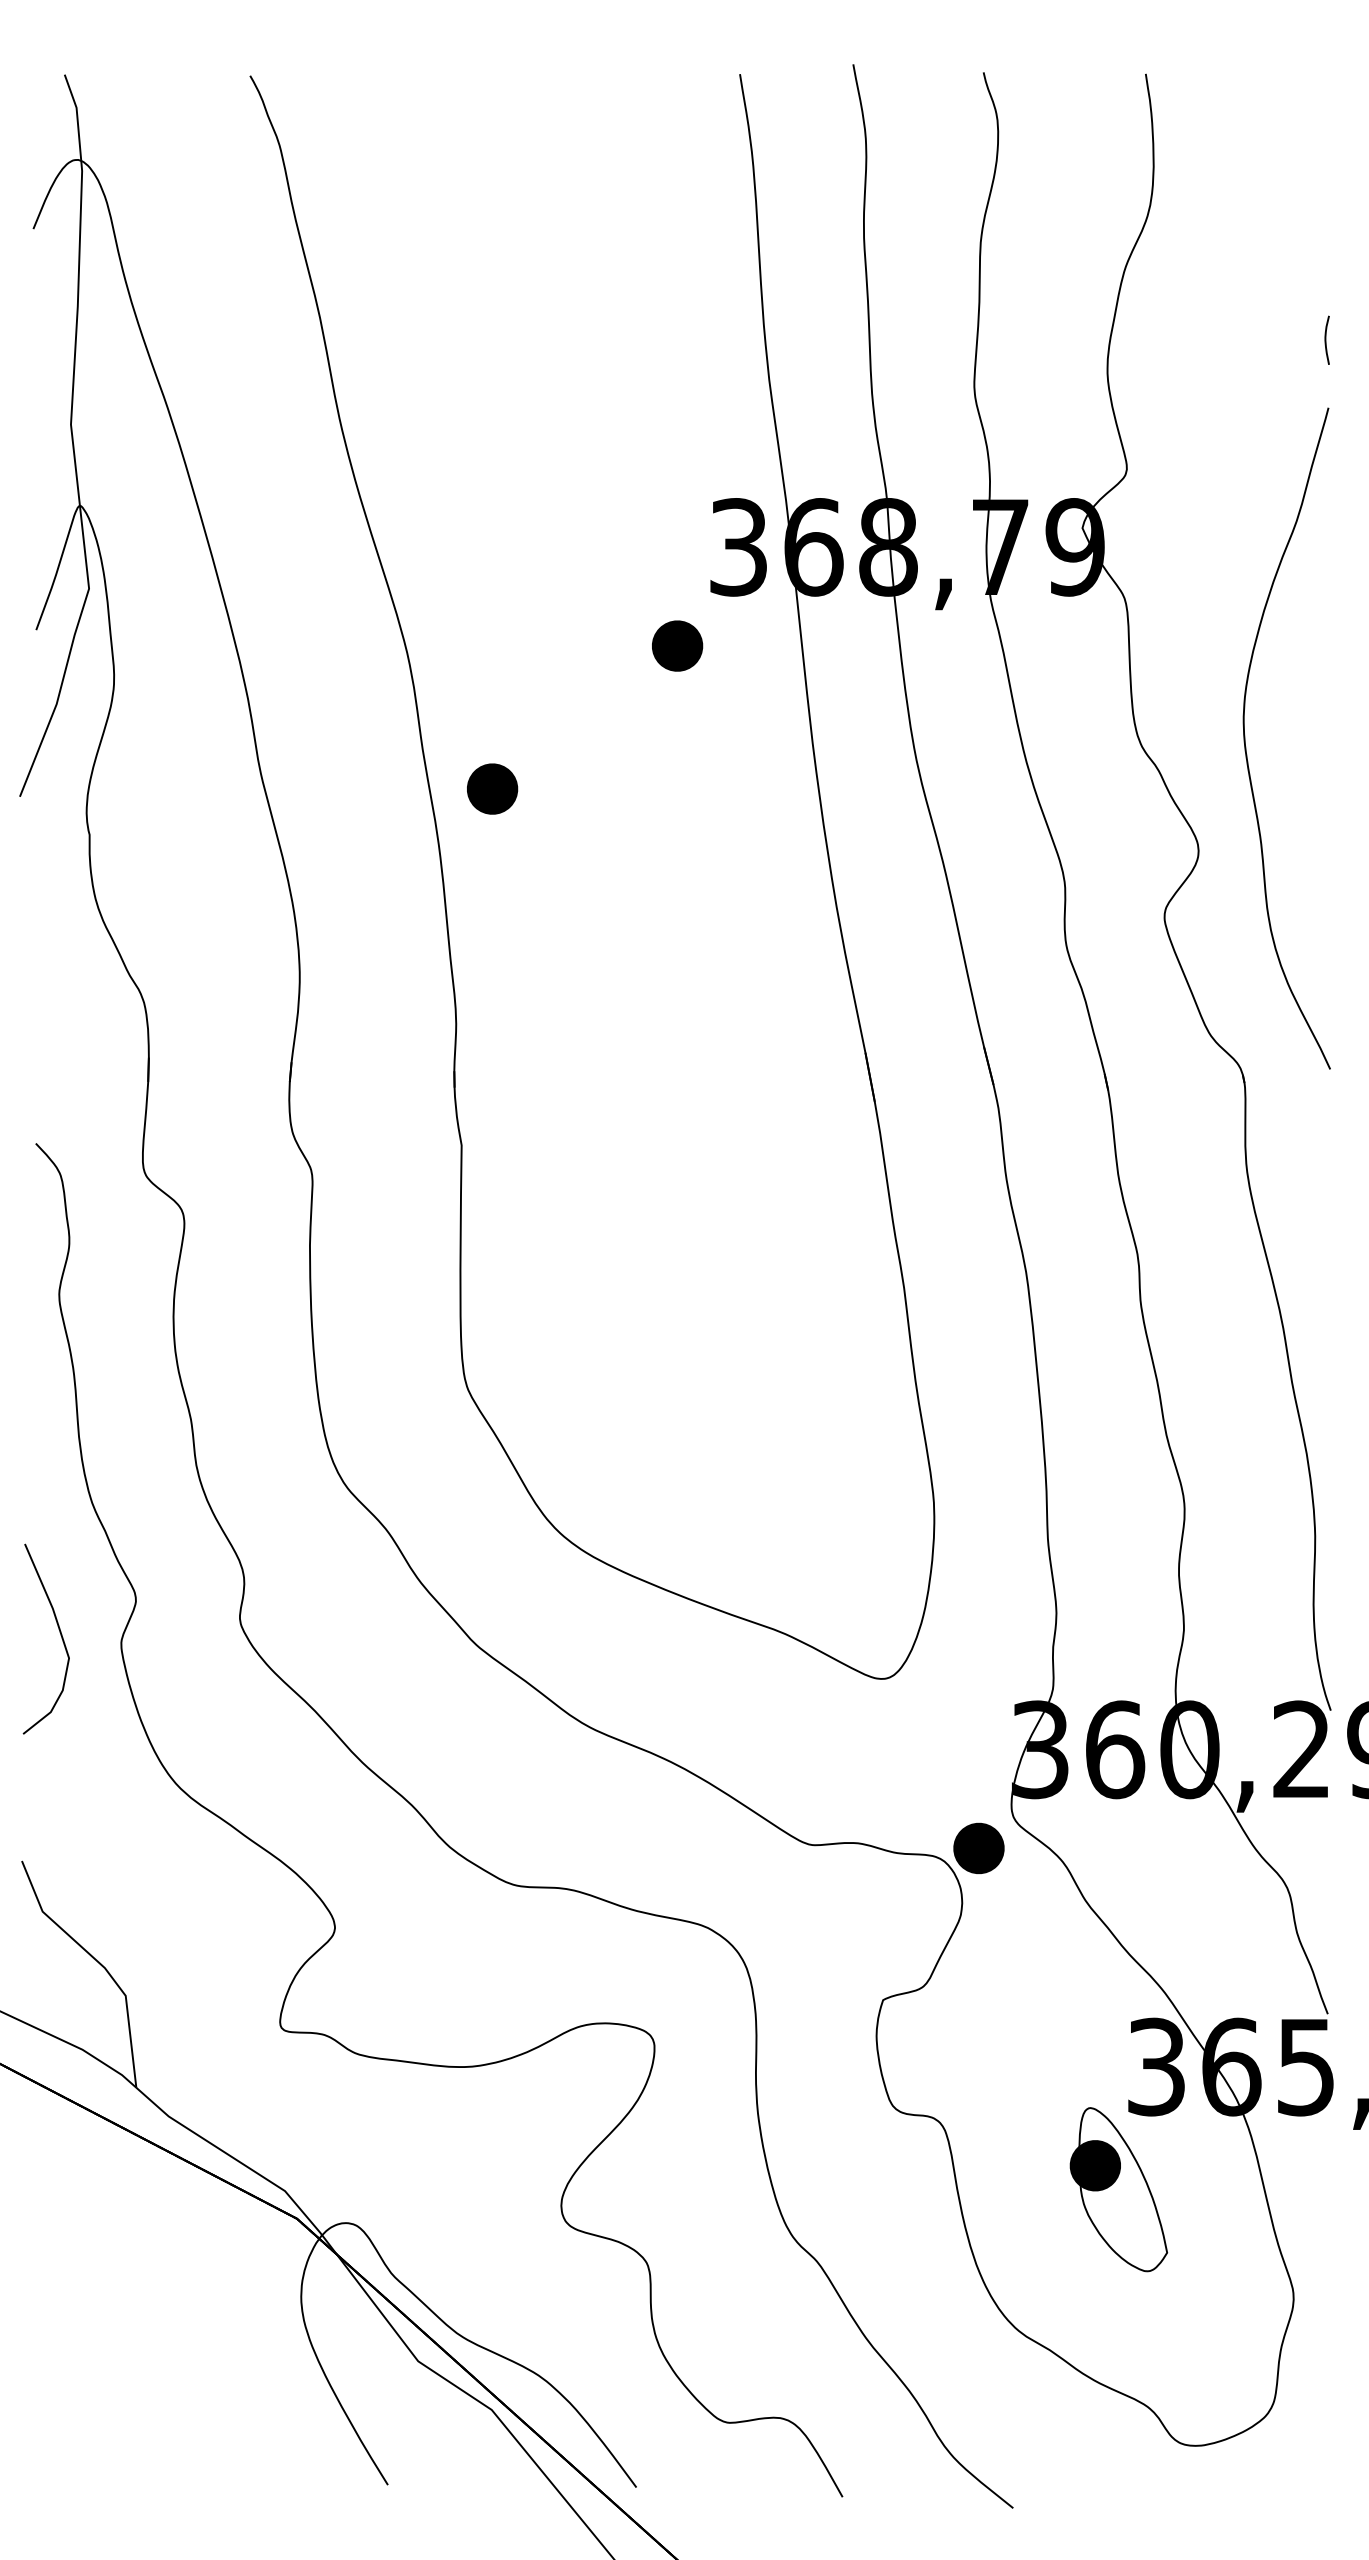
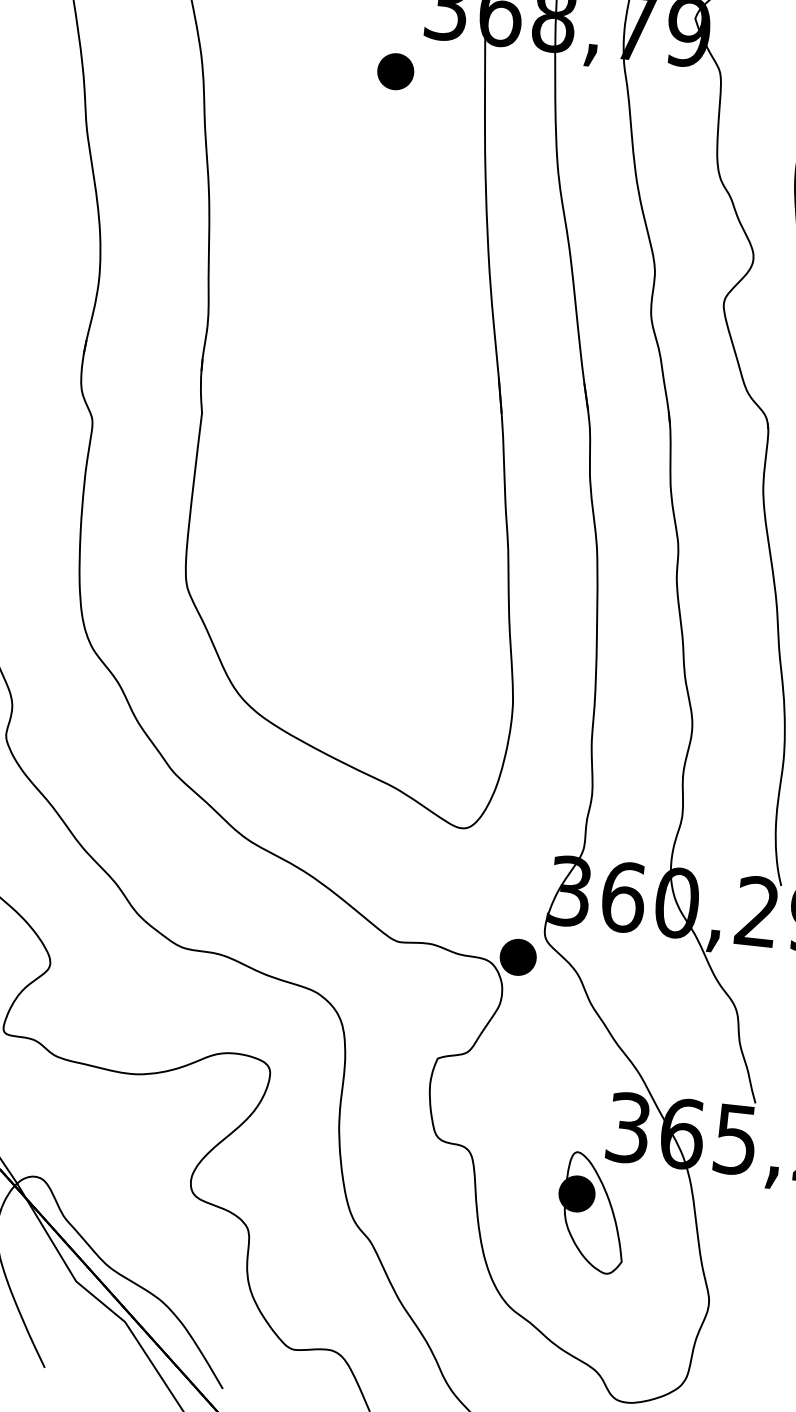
part: (492, 788) -> (251, 159), removed

